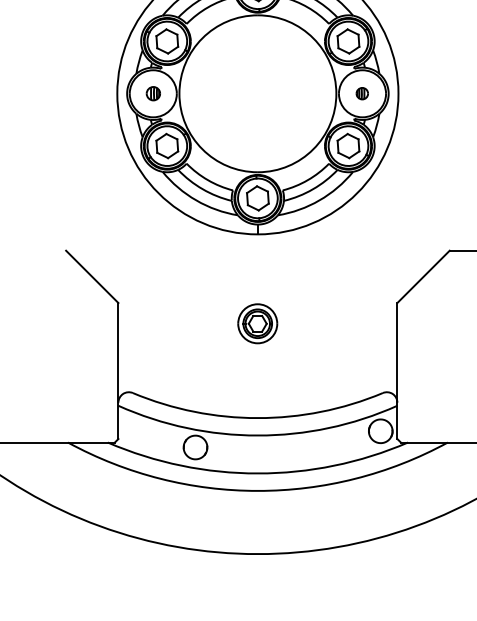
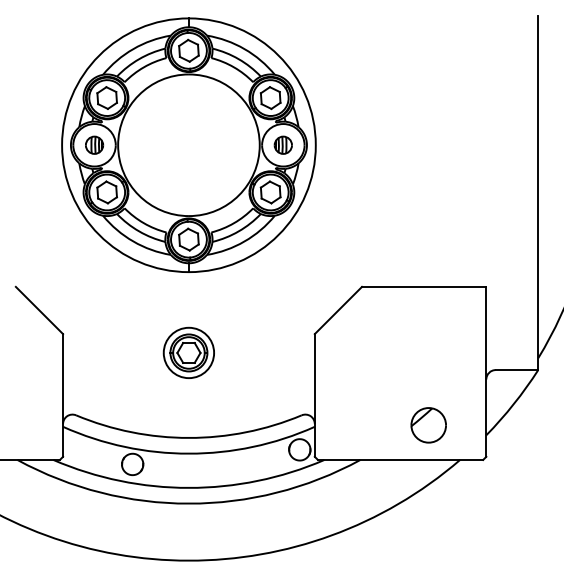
part: (153, 92) -> (94, 144), size x1.43
part: (361, 92) -> (282, 144), size x1.67
part: (257, 323) -> (188, 352), size x1.43

